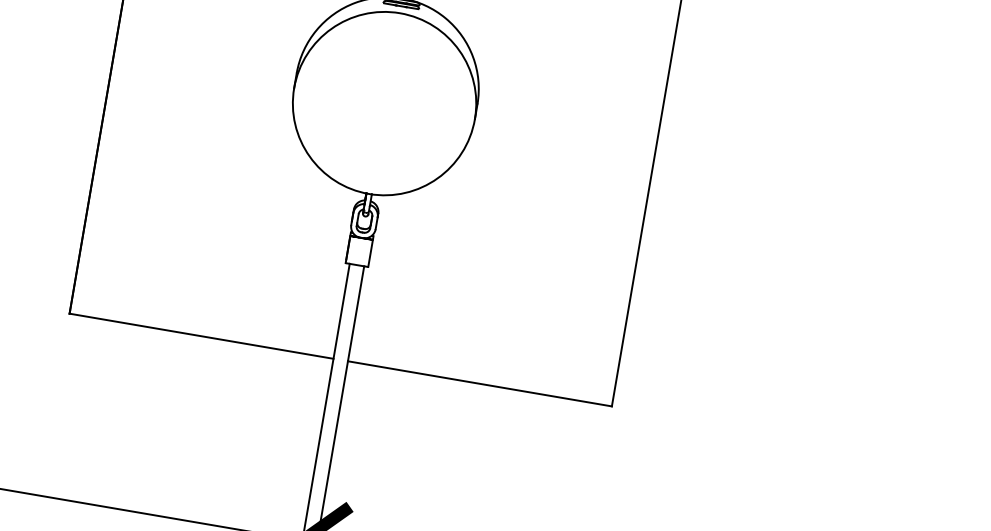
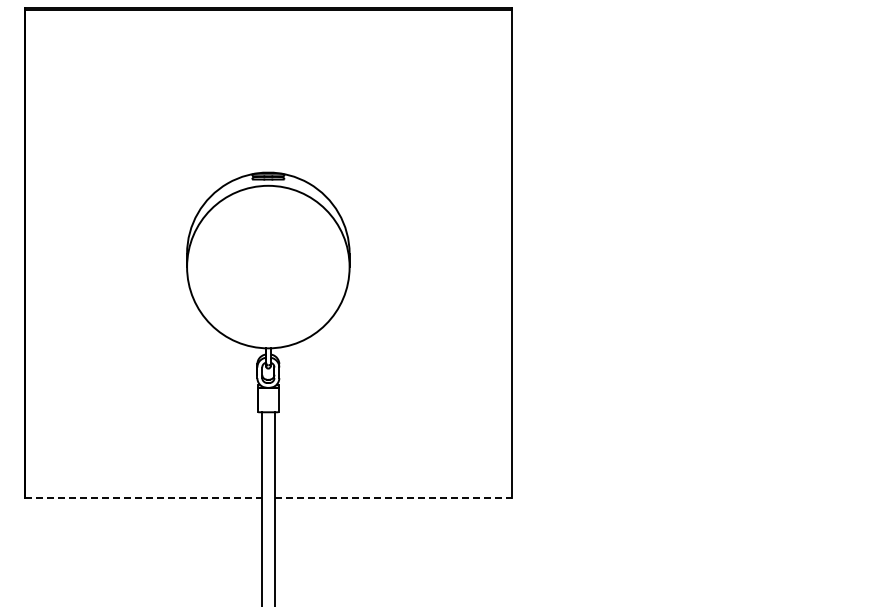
line: (201, 336) -> (143, 497), solid -> dashed
line: (479, 383) -> (393, 497), solid -> dashed

